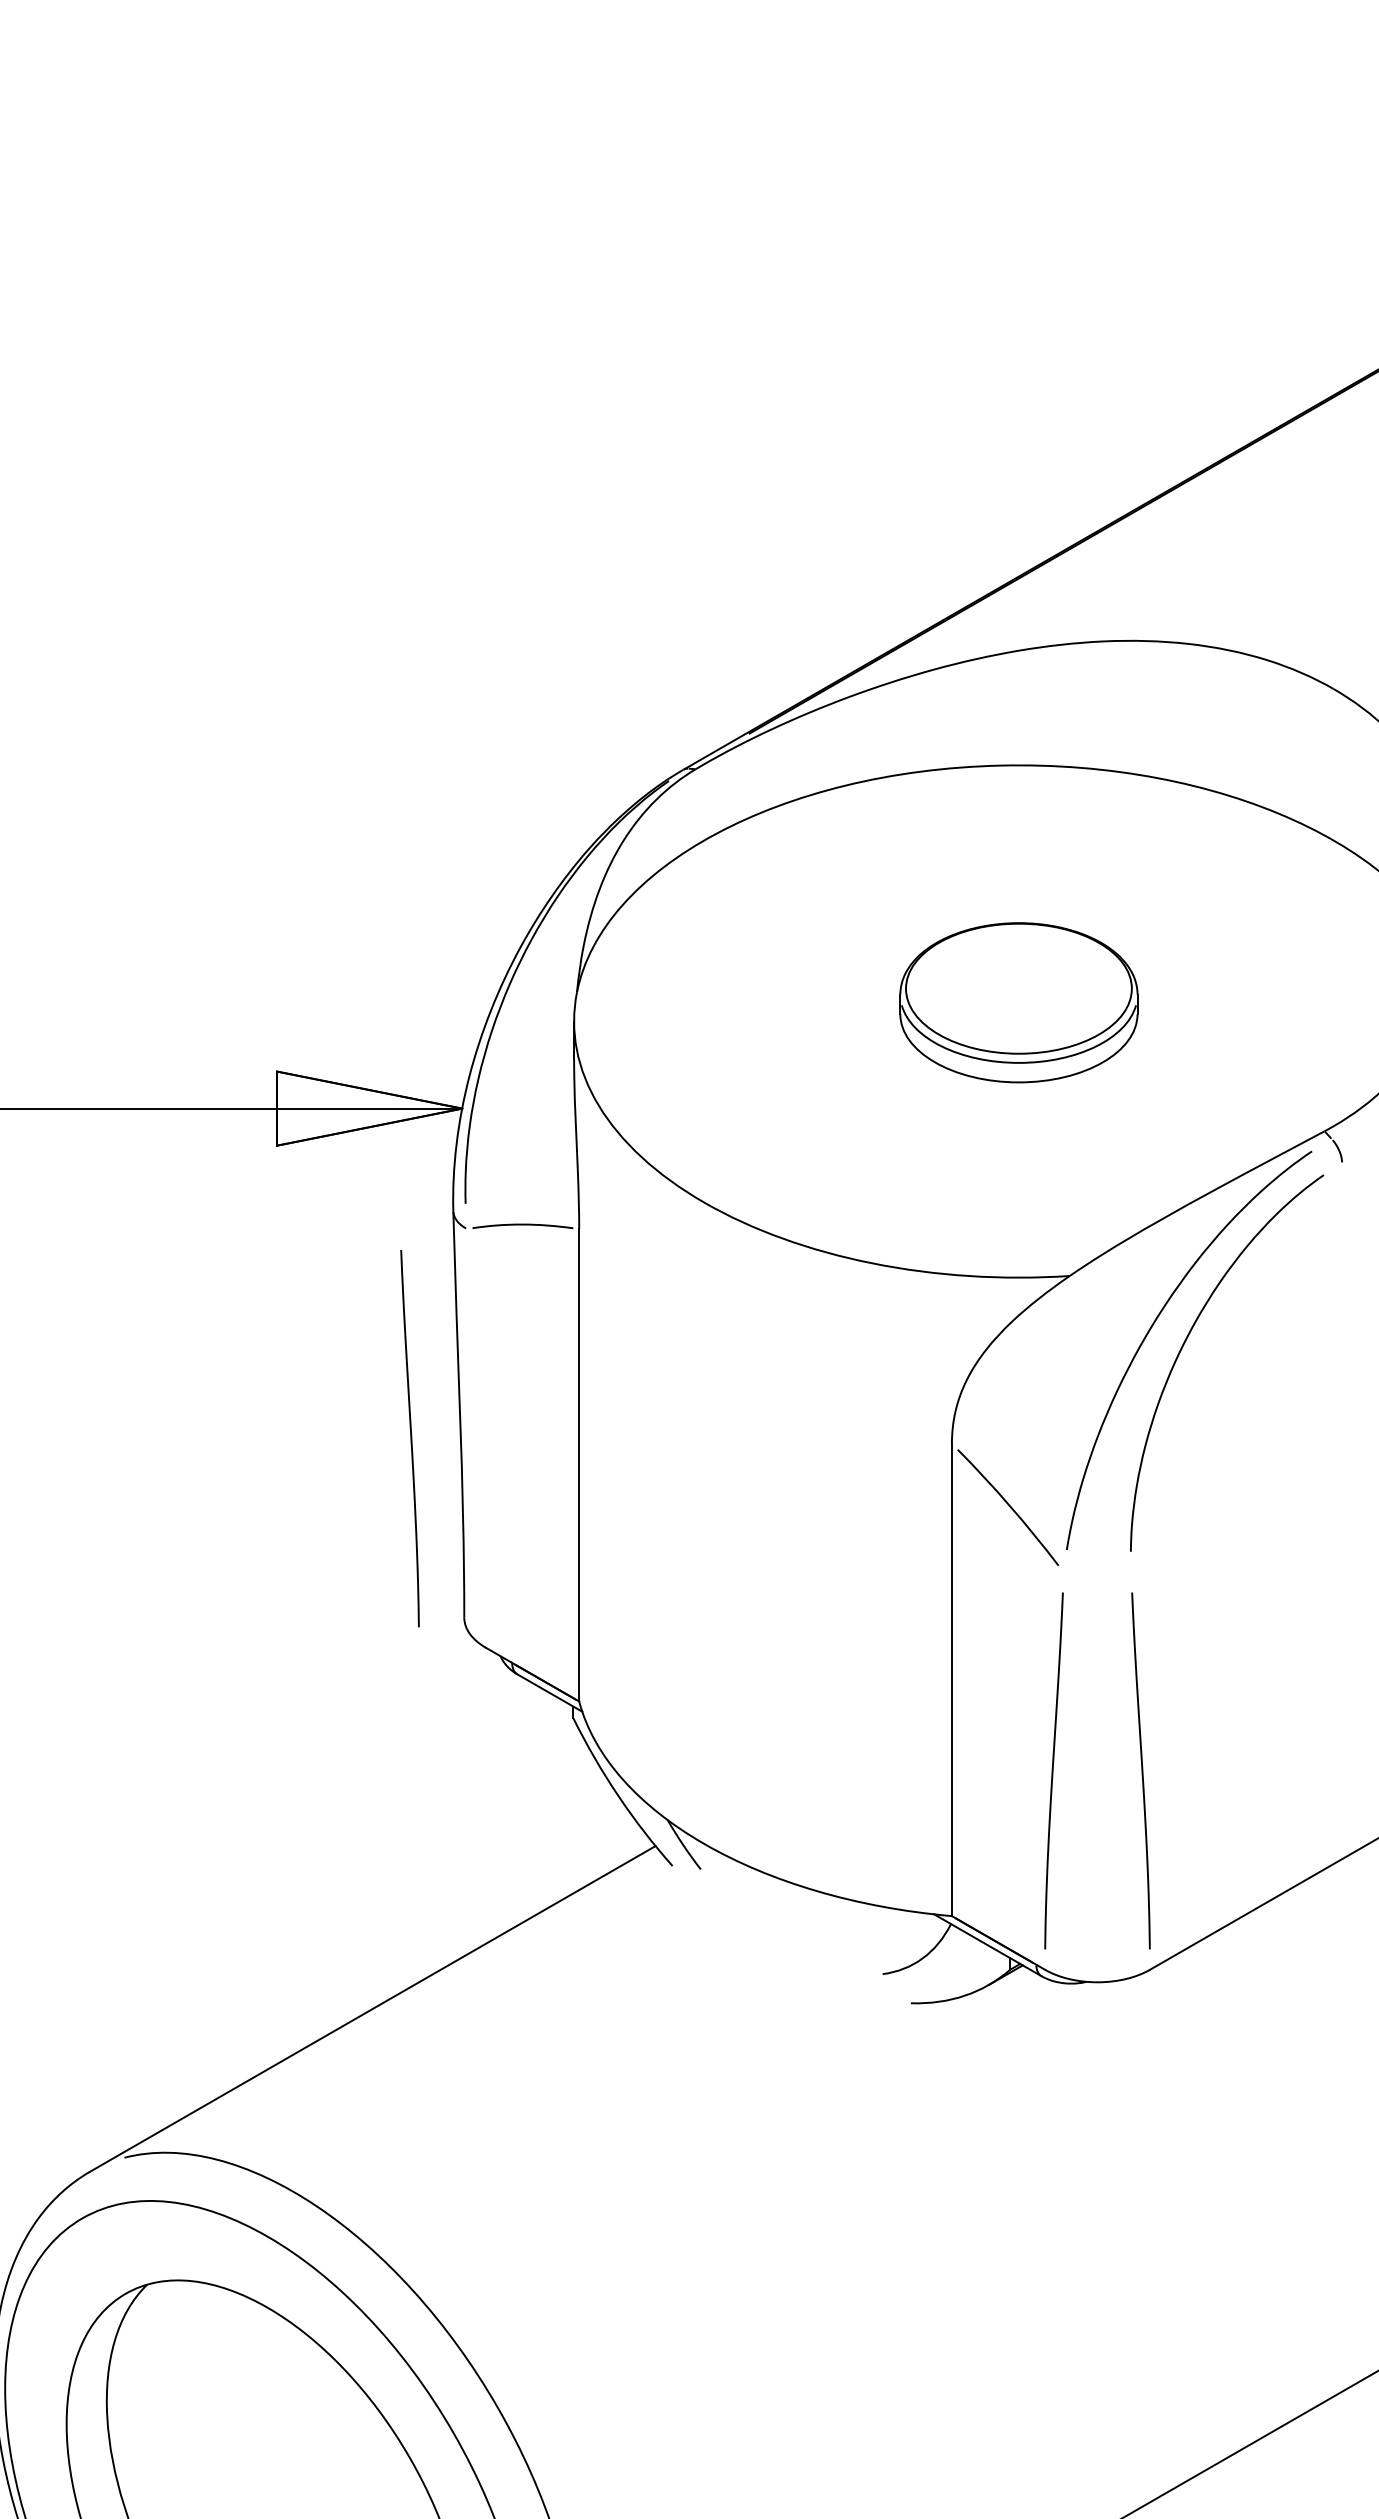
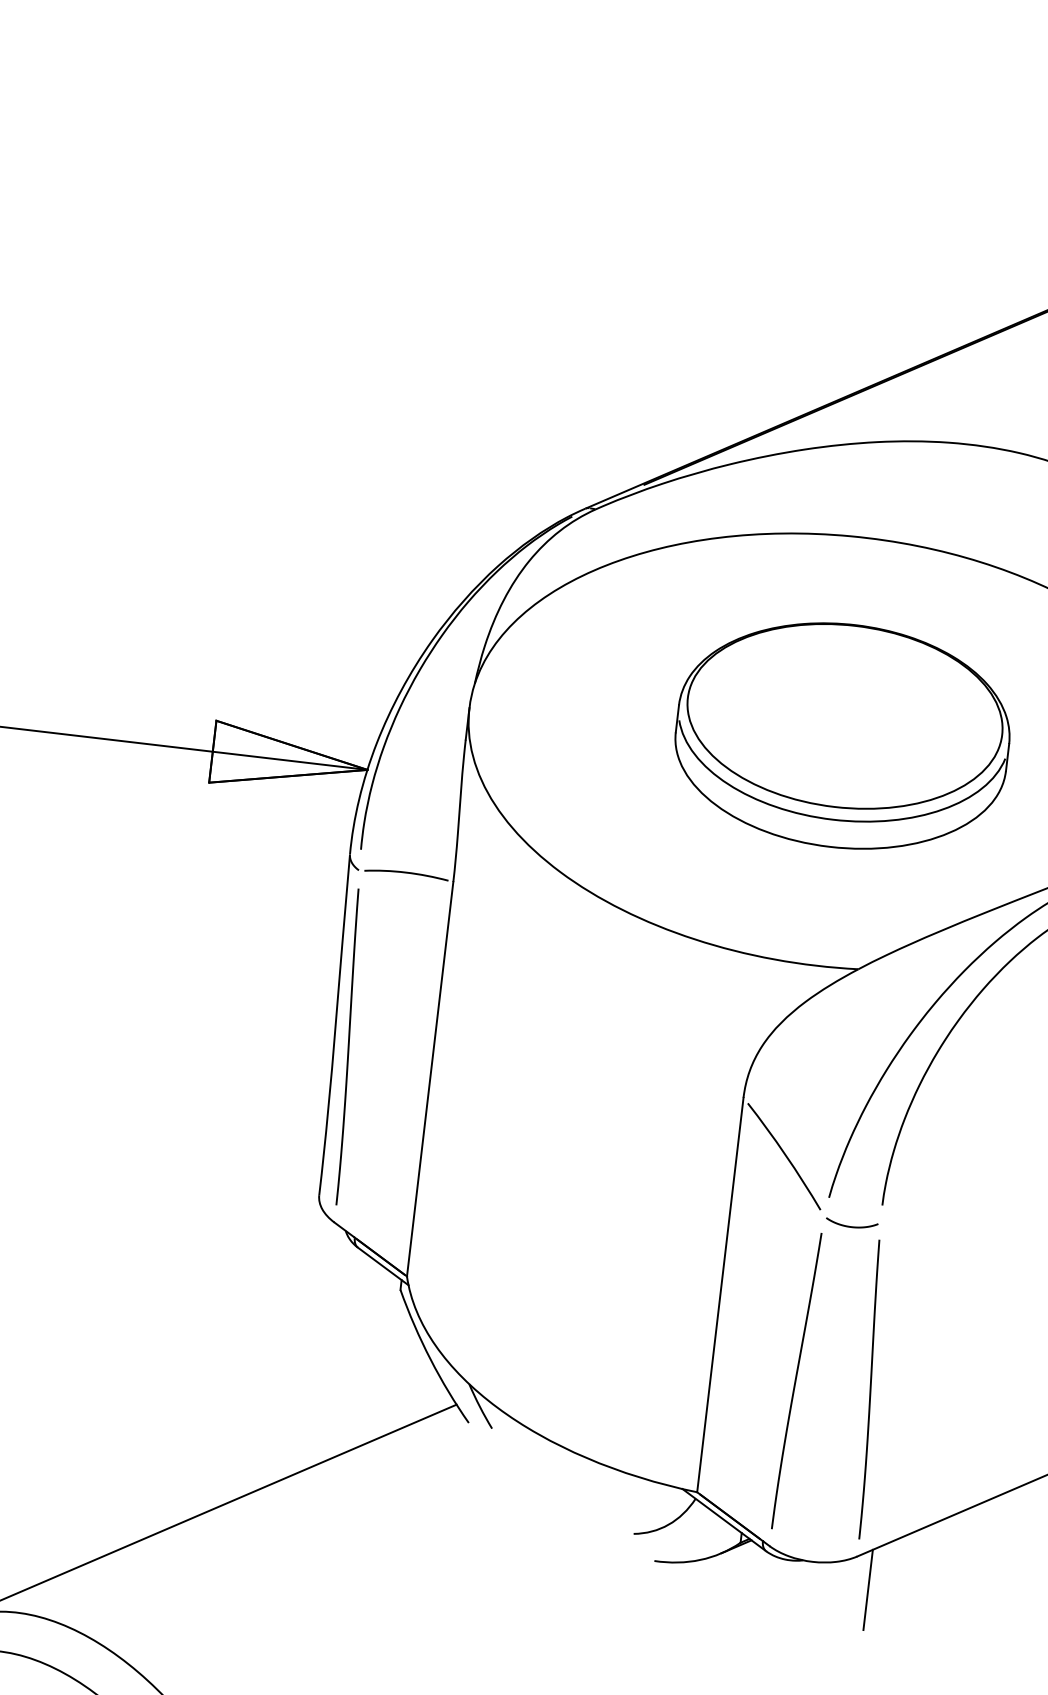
part: (1018, 1002) -> (842, 735), size x1.67
curve: (410, 1438) -> (347, 1046), moved
curve: (1097, 1580) -> (851, 1226), added
line: (1167, 2007) -> (868, 1589), added

